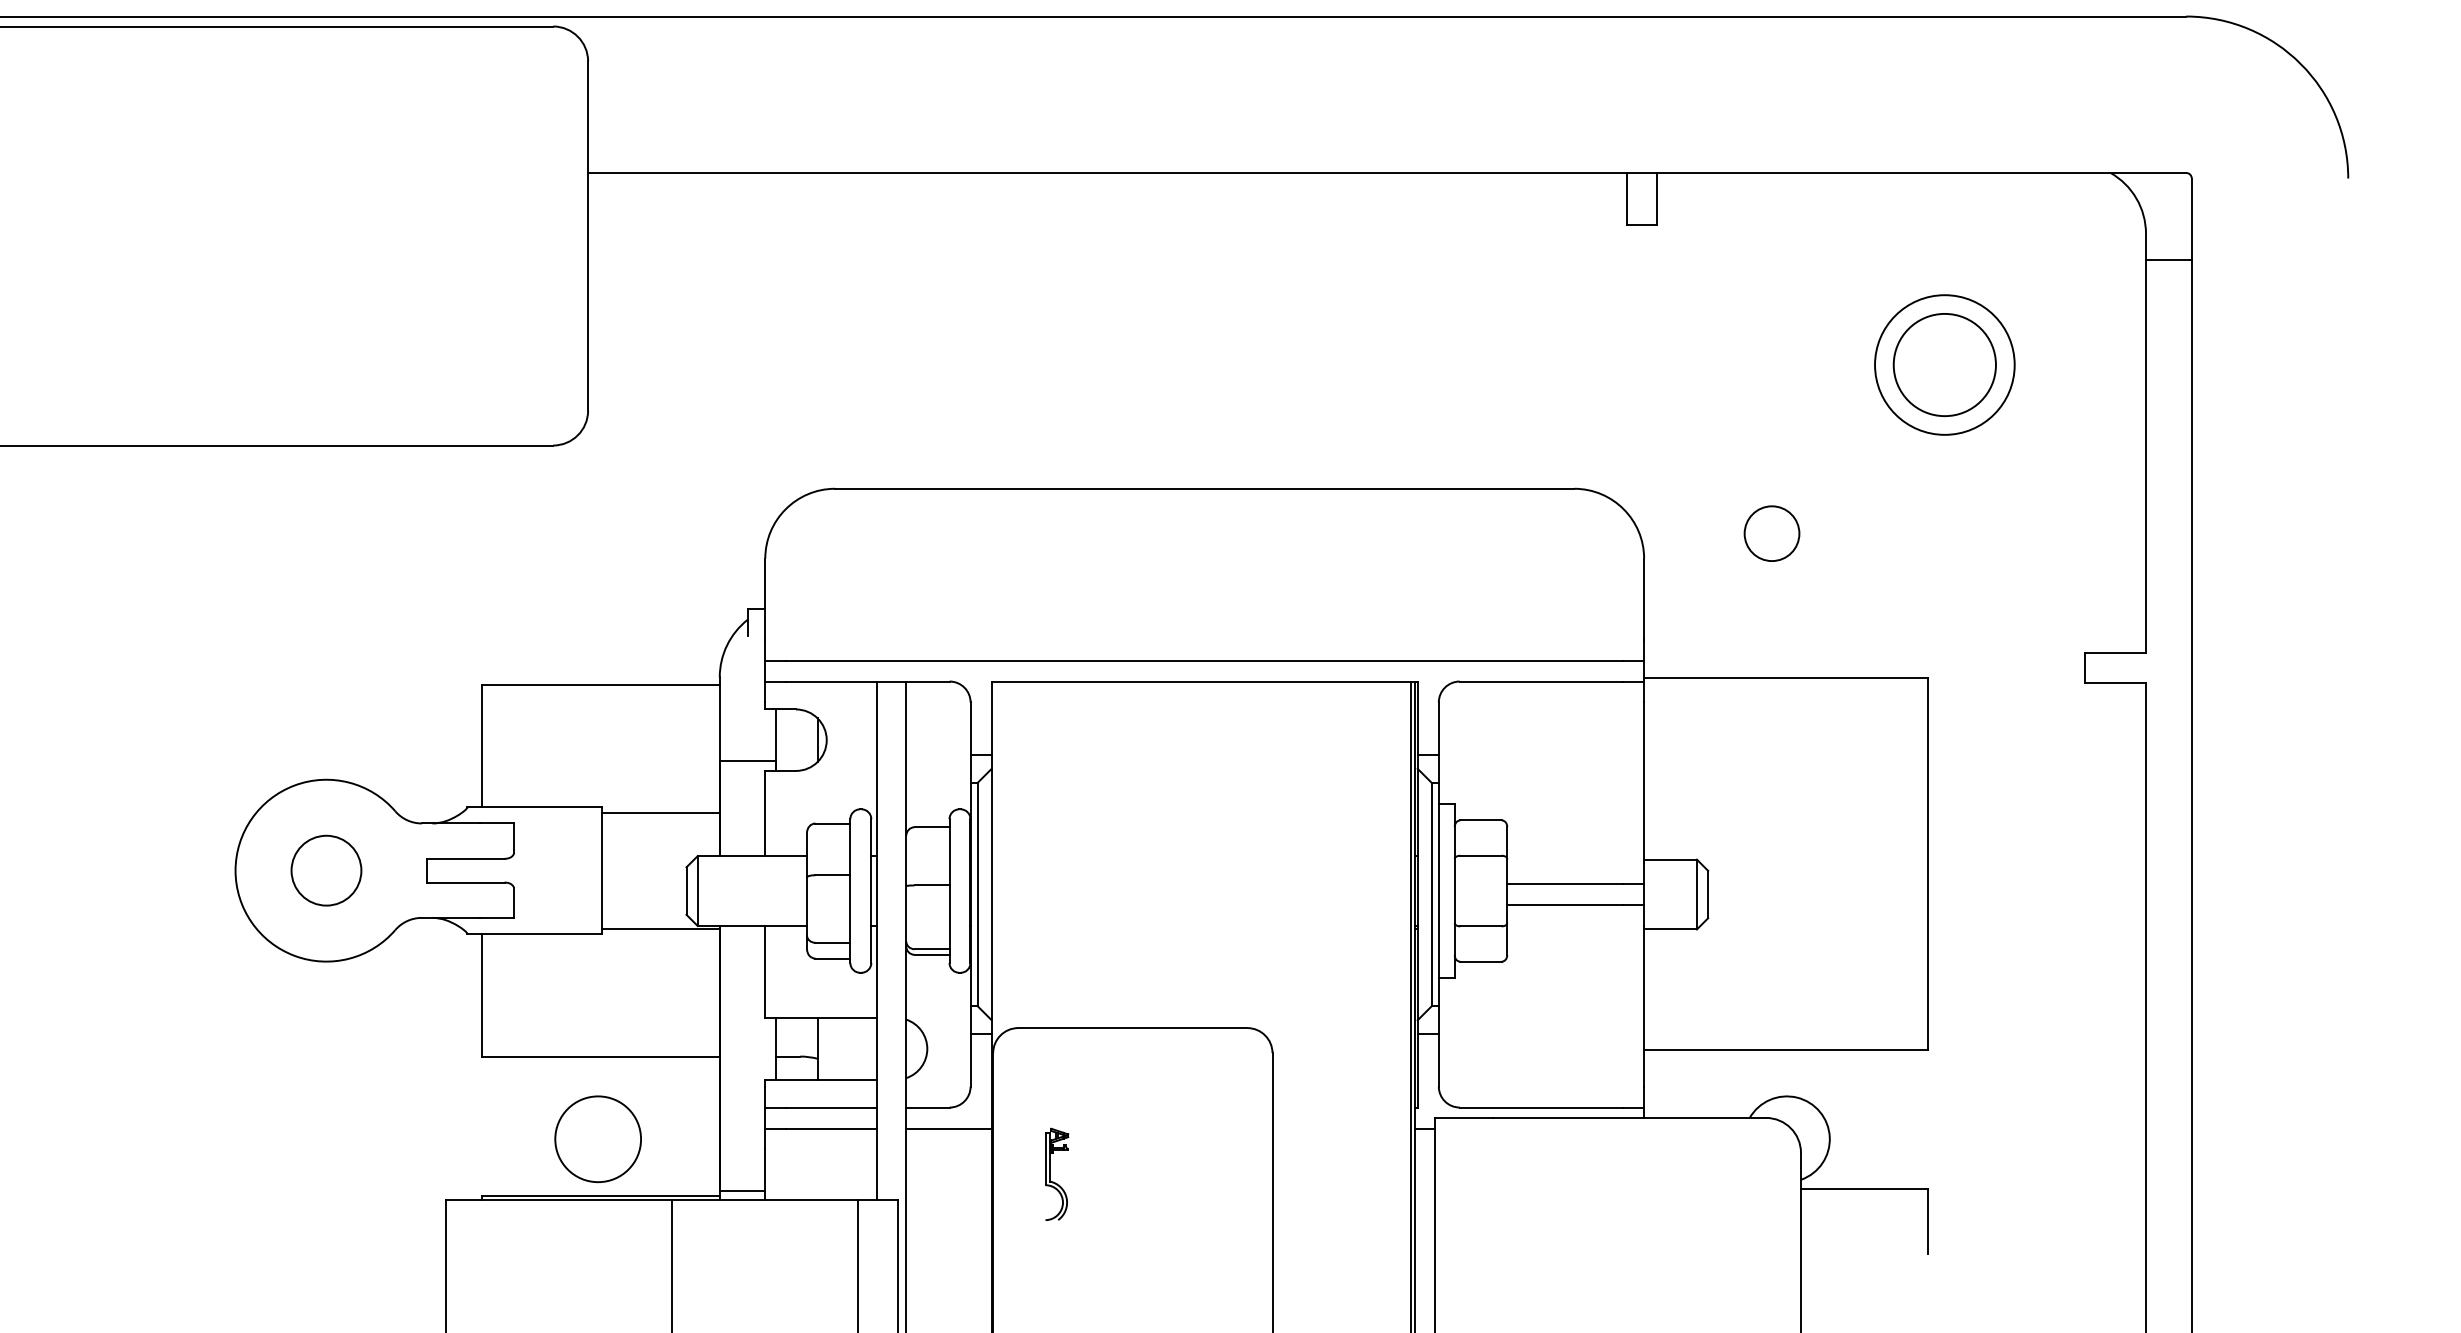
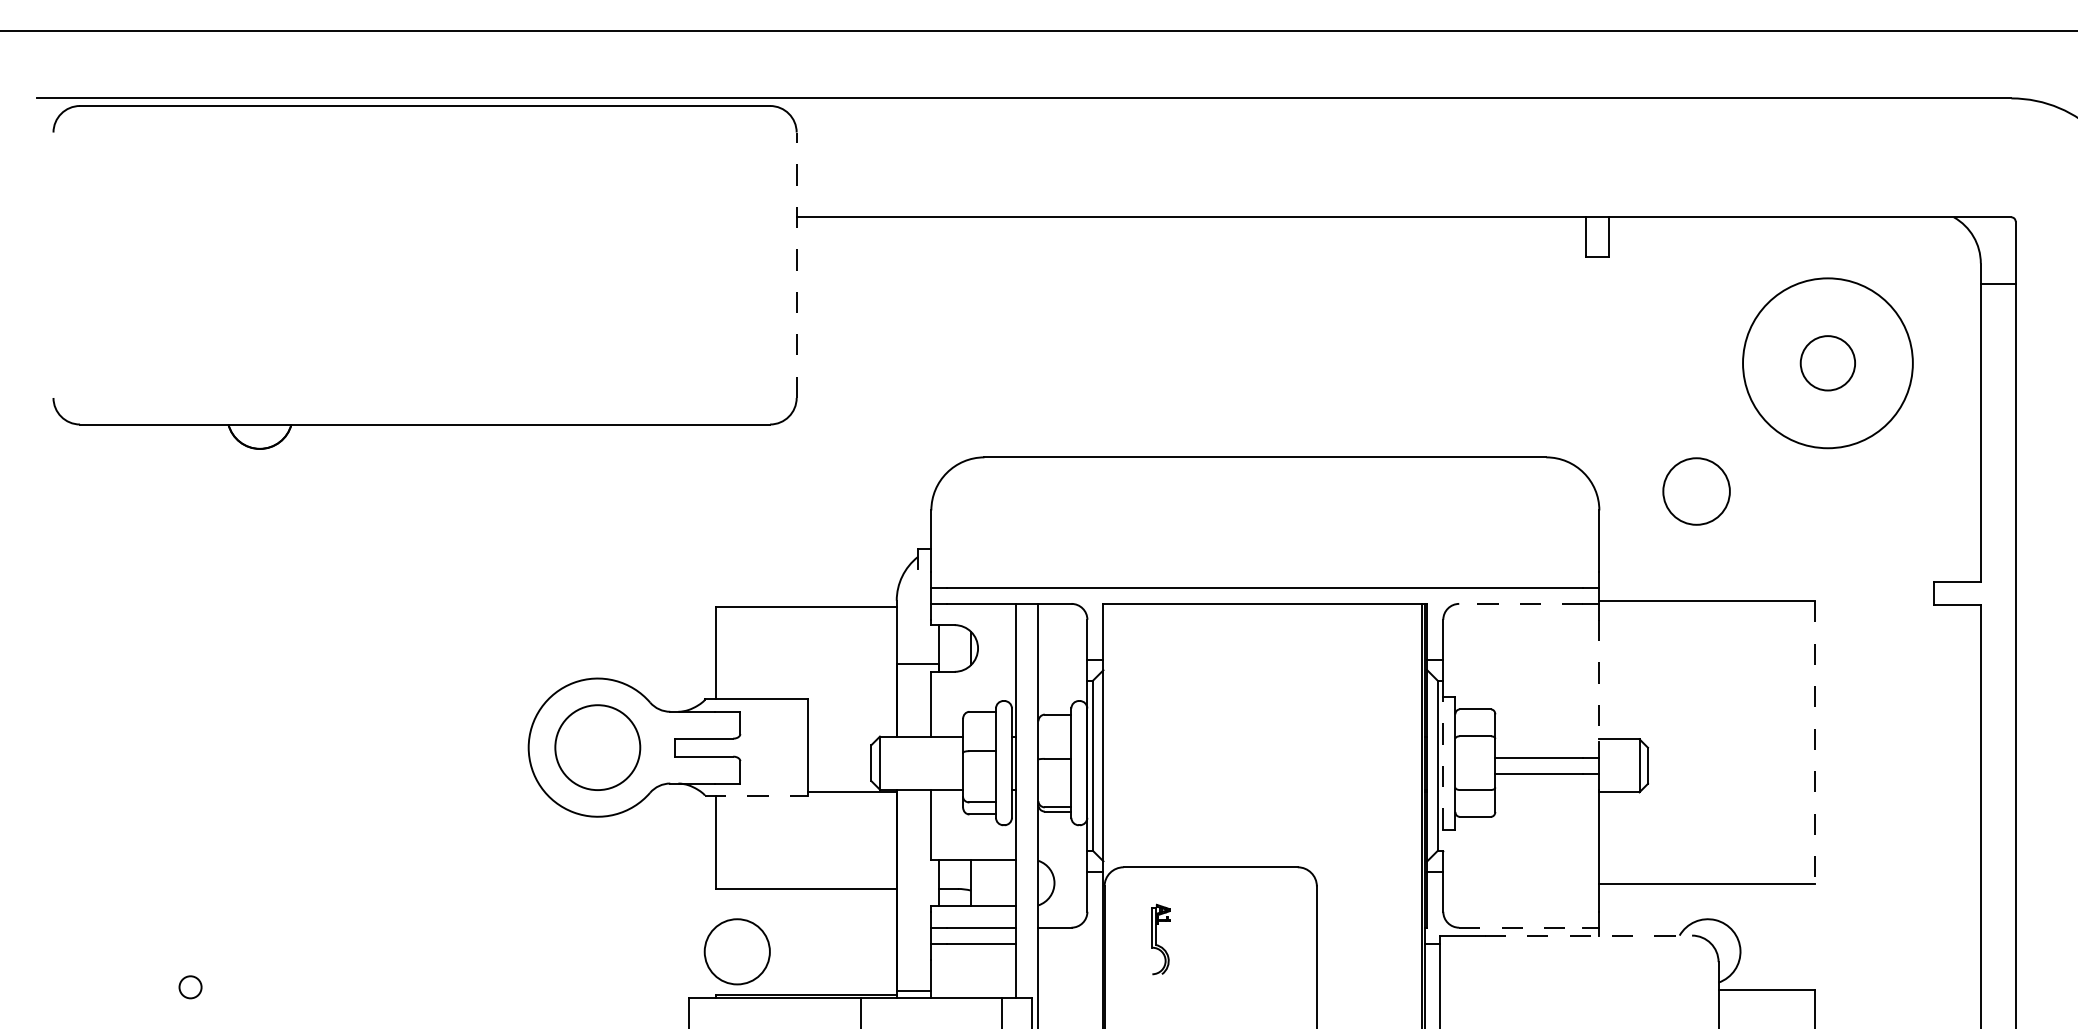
line: (587, 236) -> (796, 265), solid -> dashed
circle: (1944, 365) -> (1827, 363), size x0.7
circle: (1944, 365) -> (1827, 363), size x1.6
circle: (1771, 533) -> (1696, 491), size x1.6
line: (1540, 681) -> (1520, 603), solid -> dashed
line: (1644, 783) -> (1599, 681), solid -> dashed
line: (660, 812) -> (851, 703), removed
line: (1927, 863) -> (1814, 742), solid -> dashed
circle: (326, 870) -> (597, 747), size x1.6
line: (1439, 894) -> (1443, 765), solid -> dashed
line: (535, 934) -> (756, 796), solid -> dashed
line: (1541, 1107) -> (1521, 927), solid -> dashed
line: (1629, 1117) -> (1588, 935), solid -> dashed
line: (948, 1128) -> (1070, 943), removed
circle: (597, 1138) -> (736, 951), moved
part: (1056, 1174) -> (1160, 939), moved

